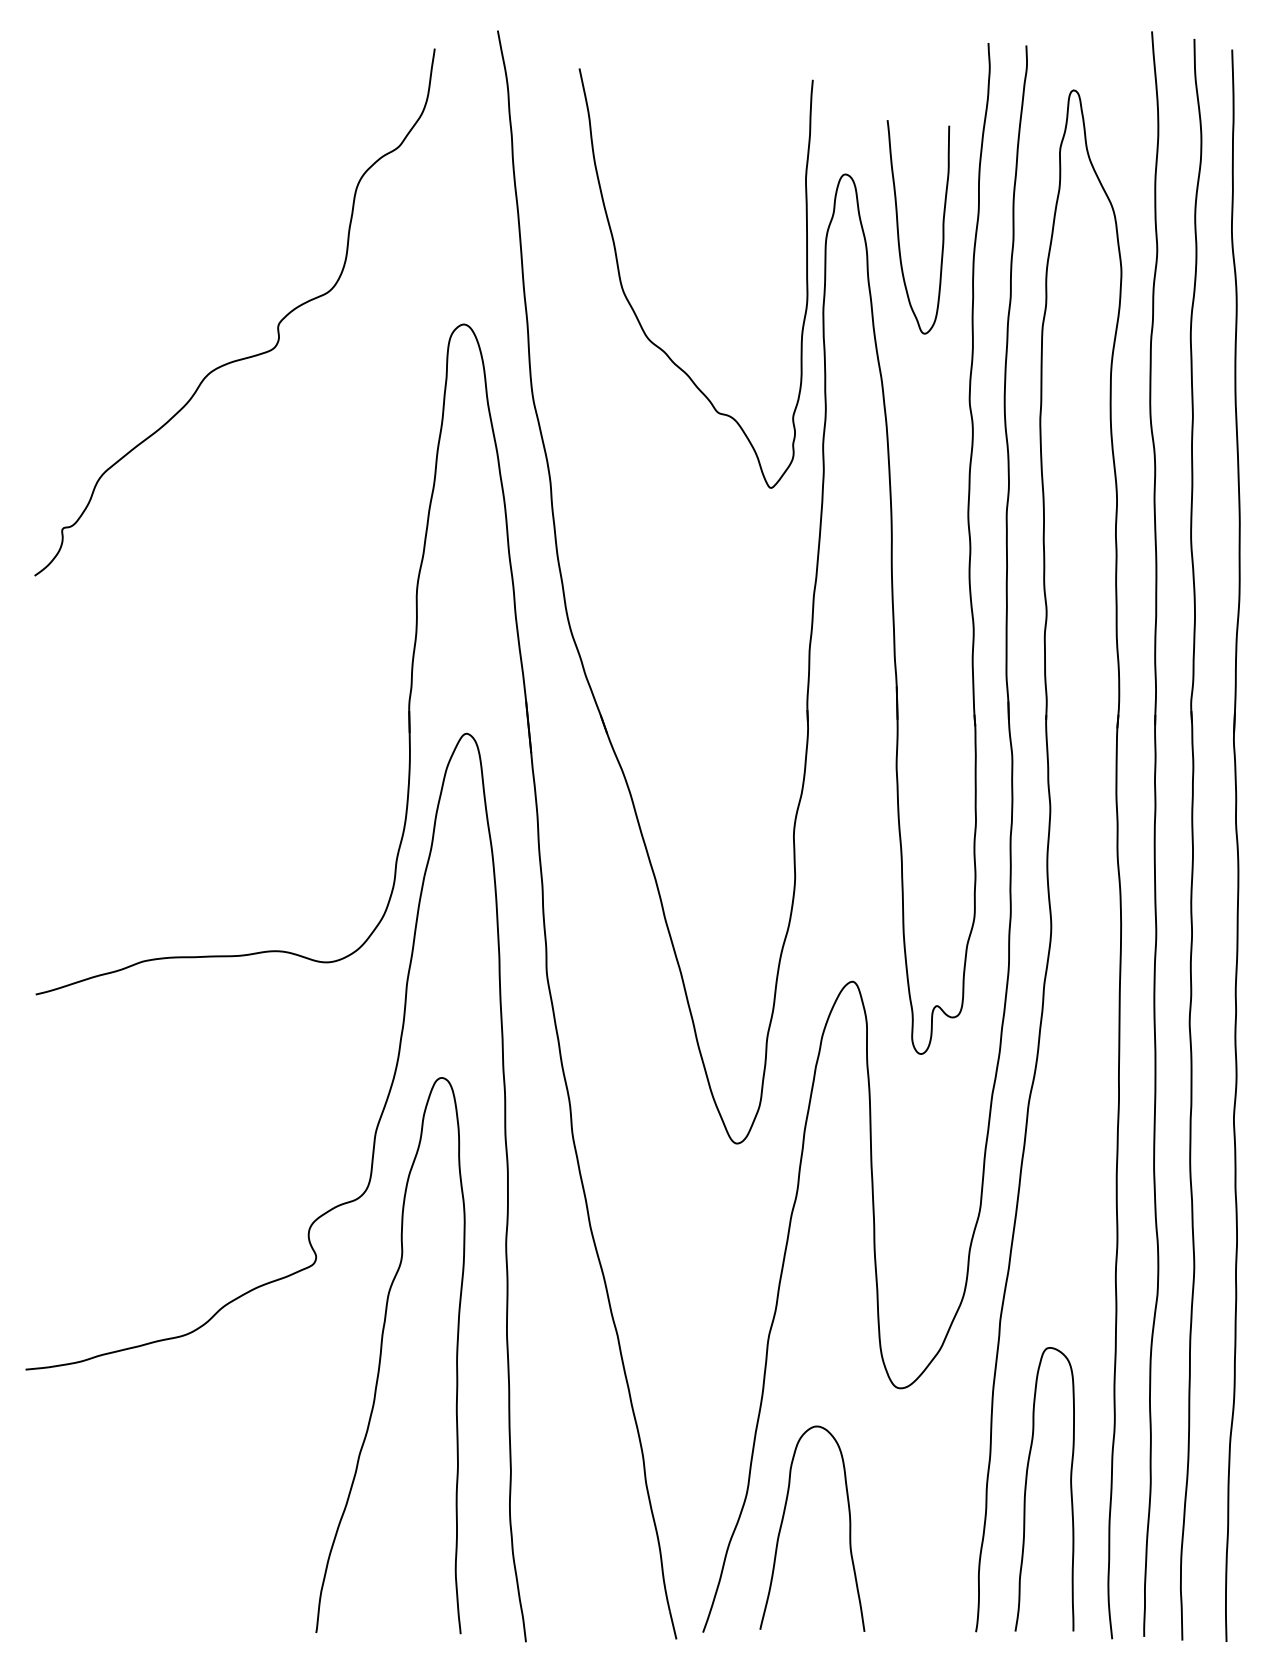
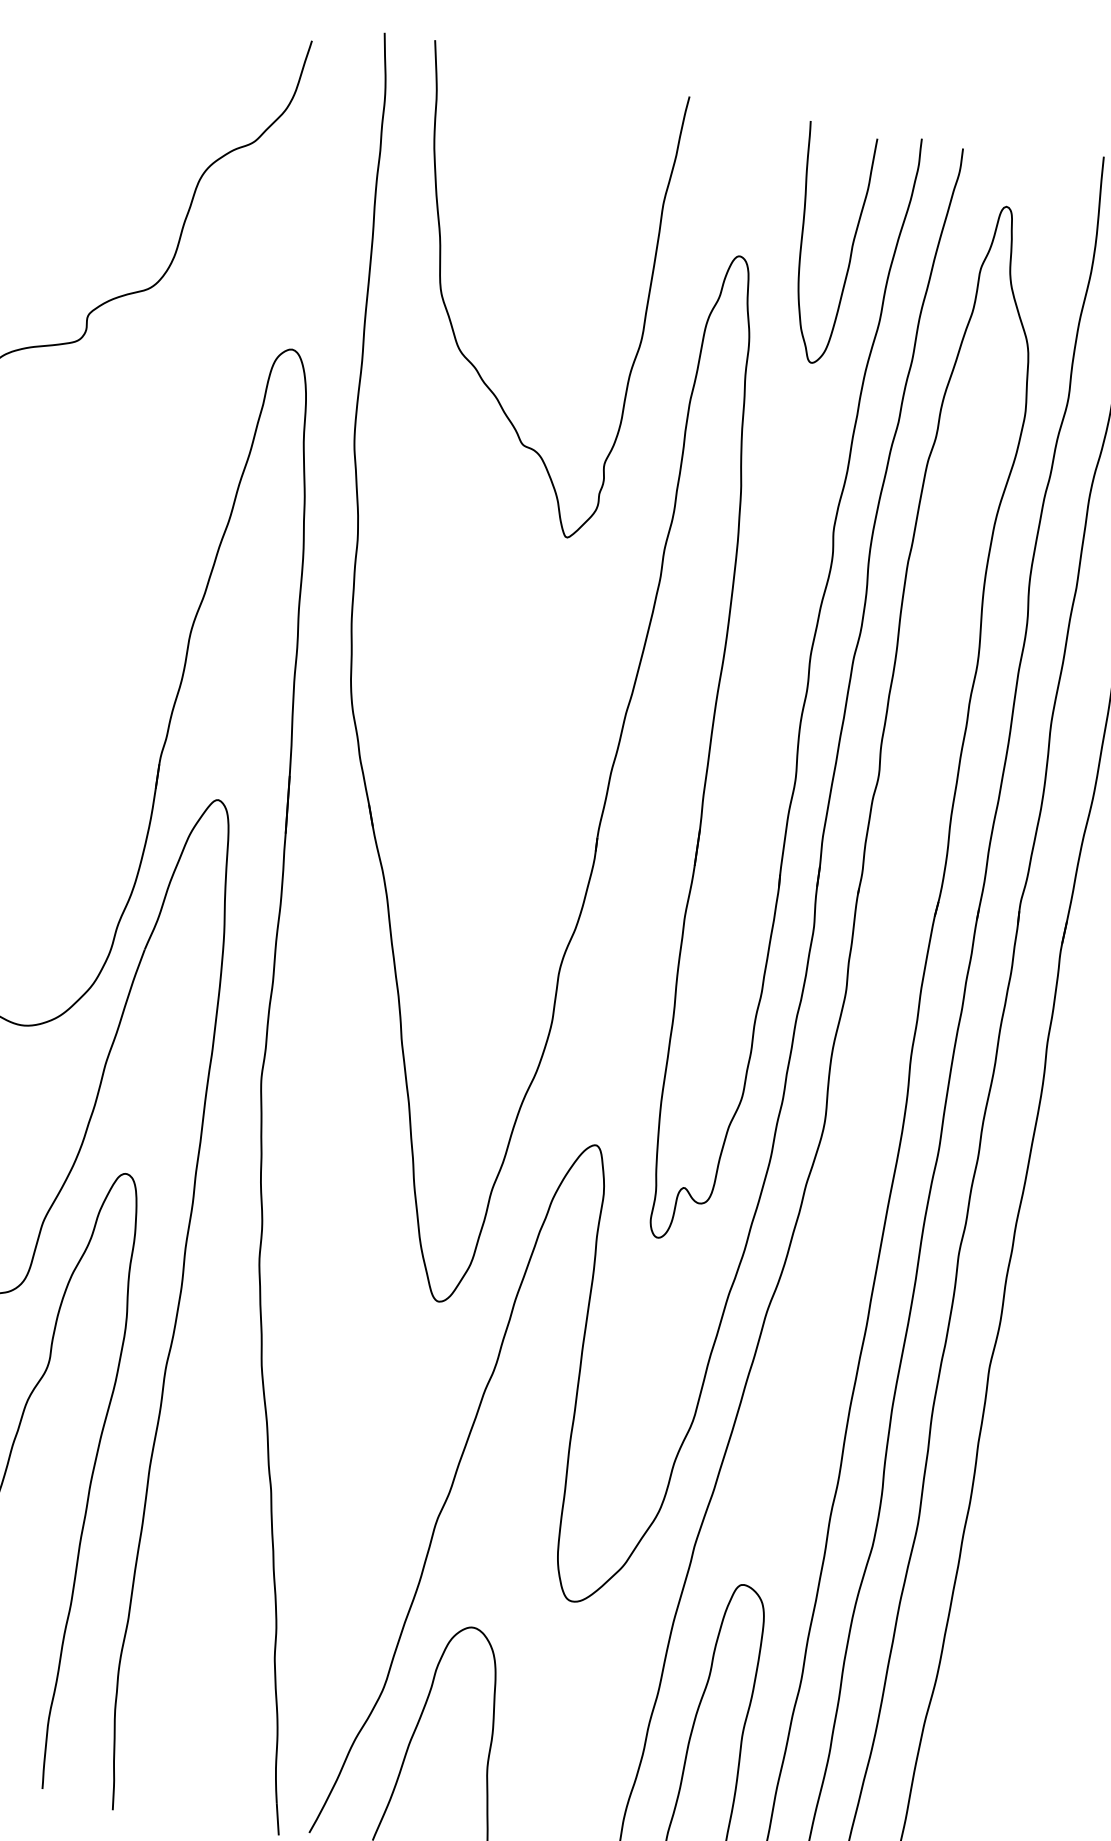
curve: (898, 227) -> (802, 241), moved
curve: (633, 308) -> (449, 314), moved

